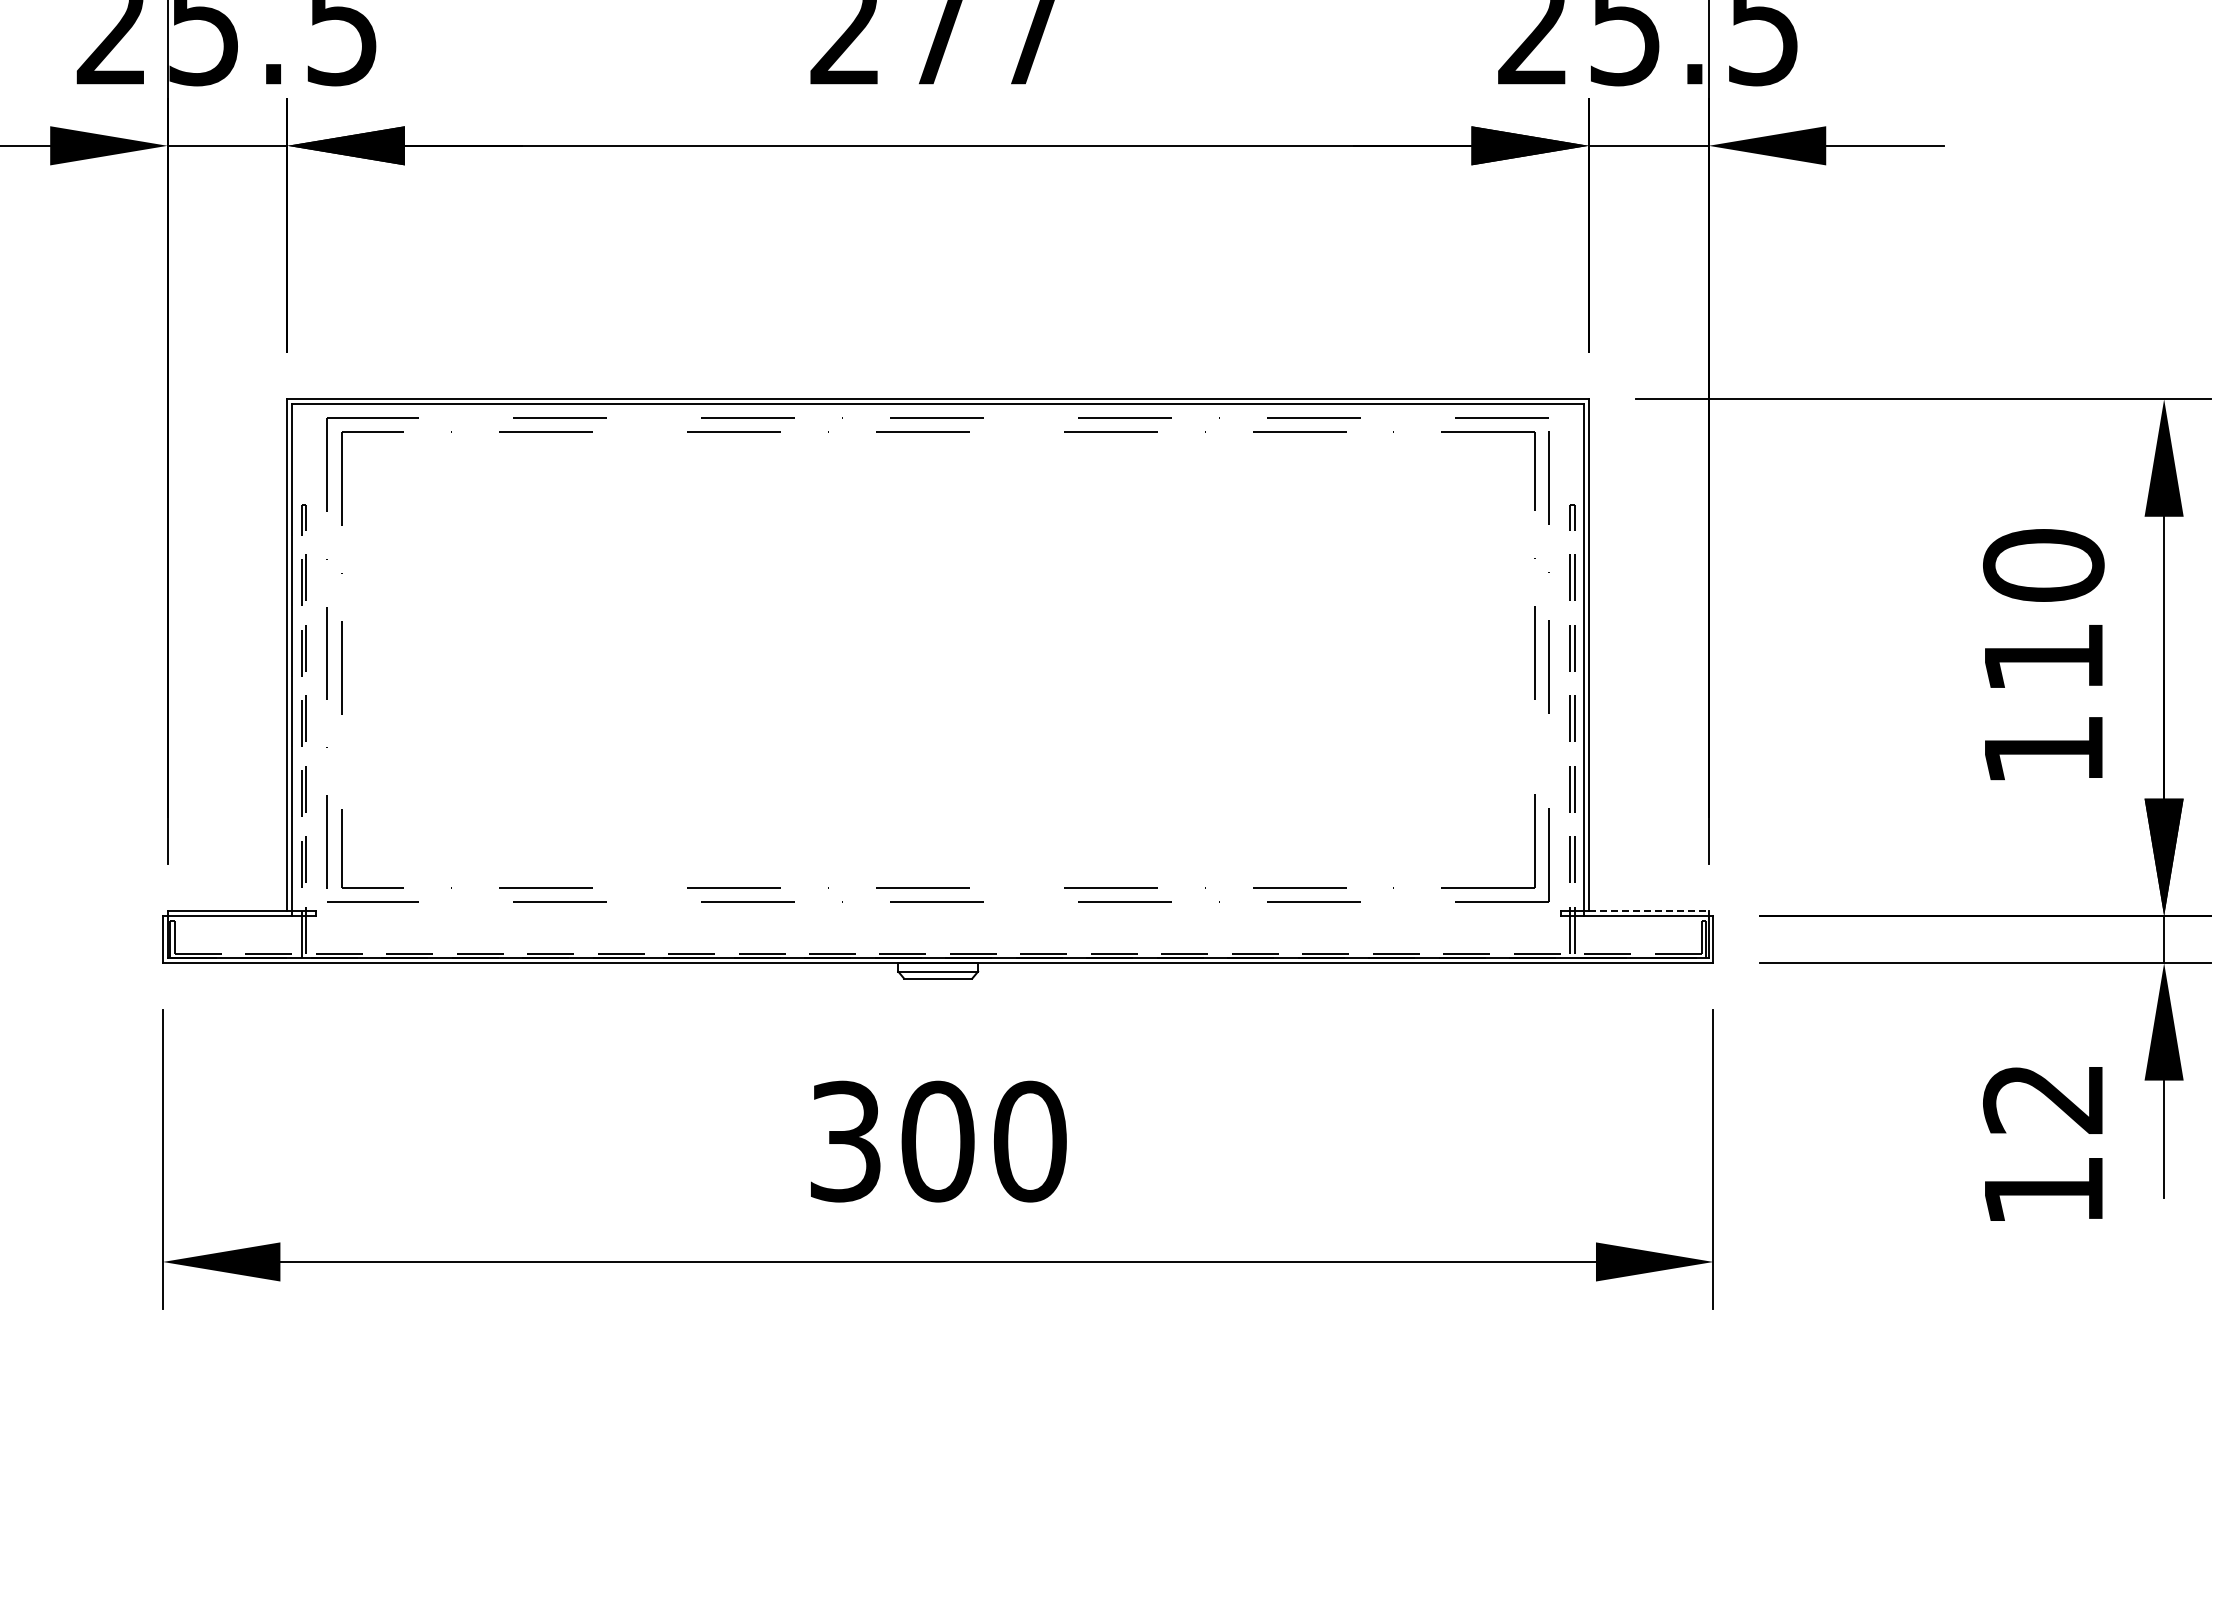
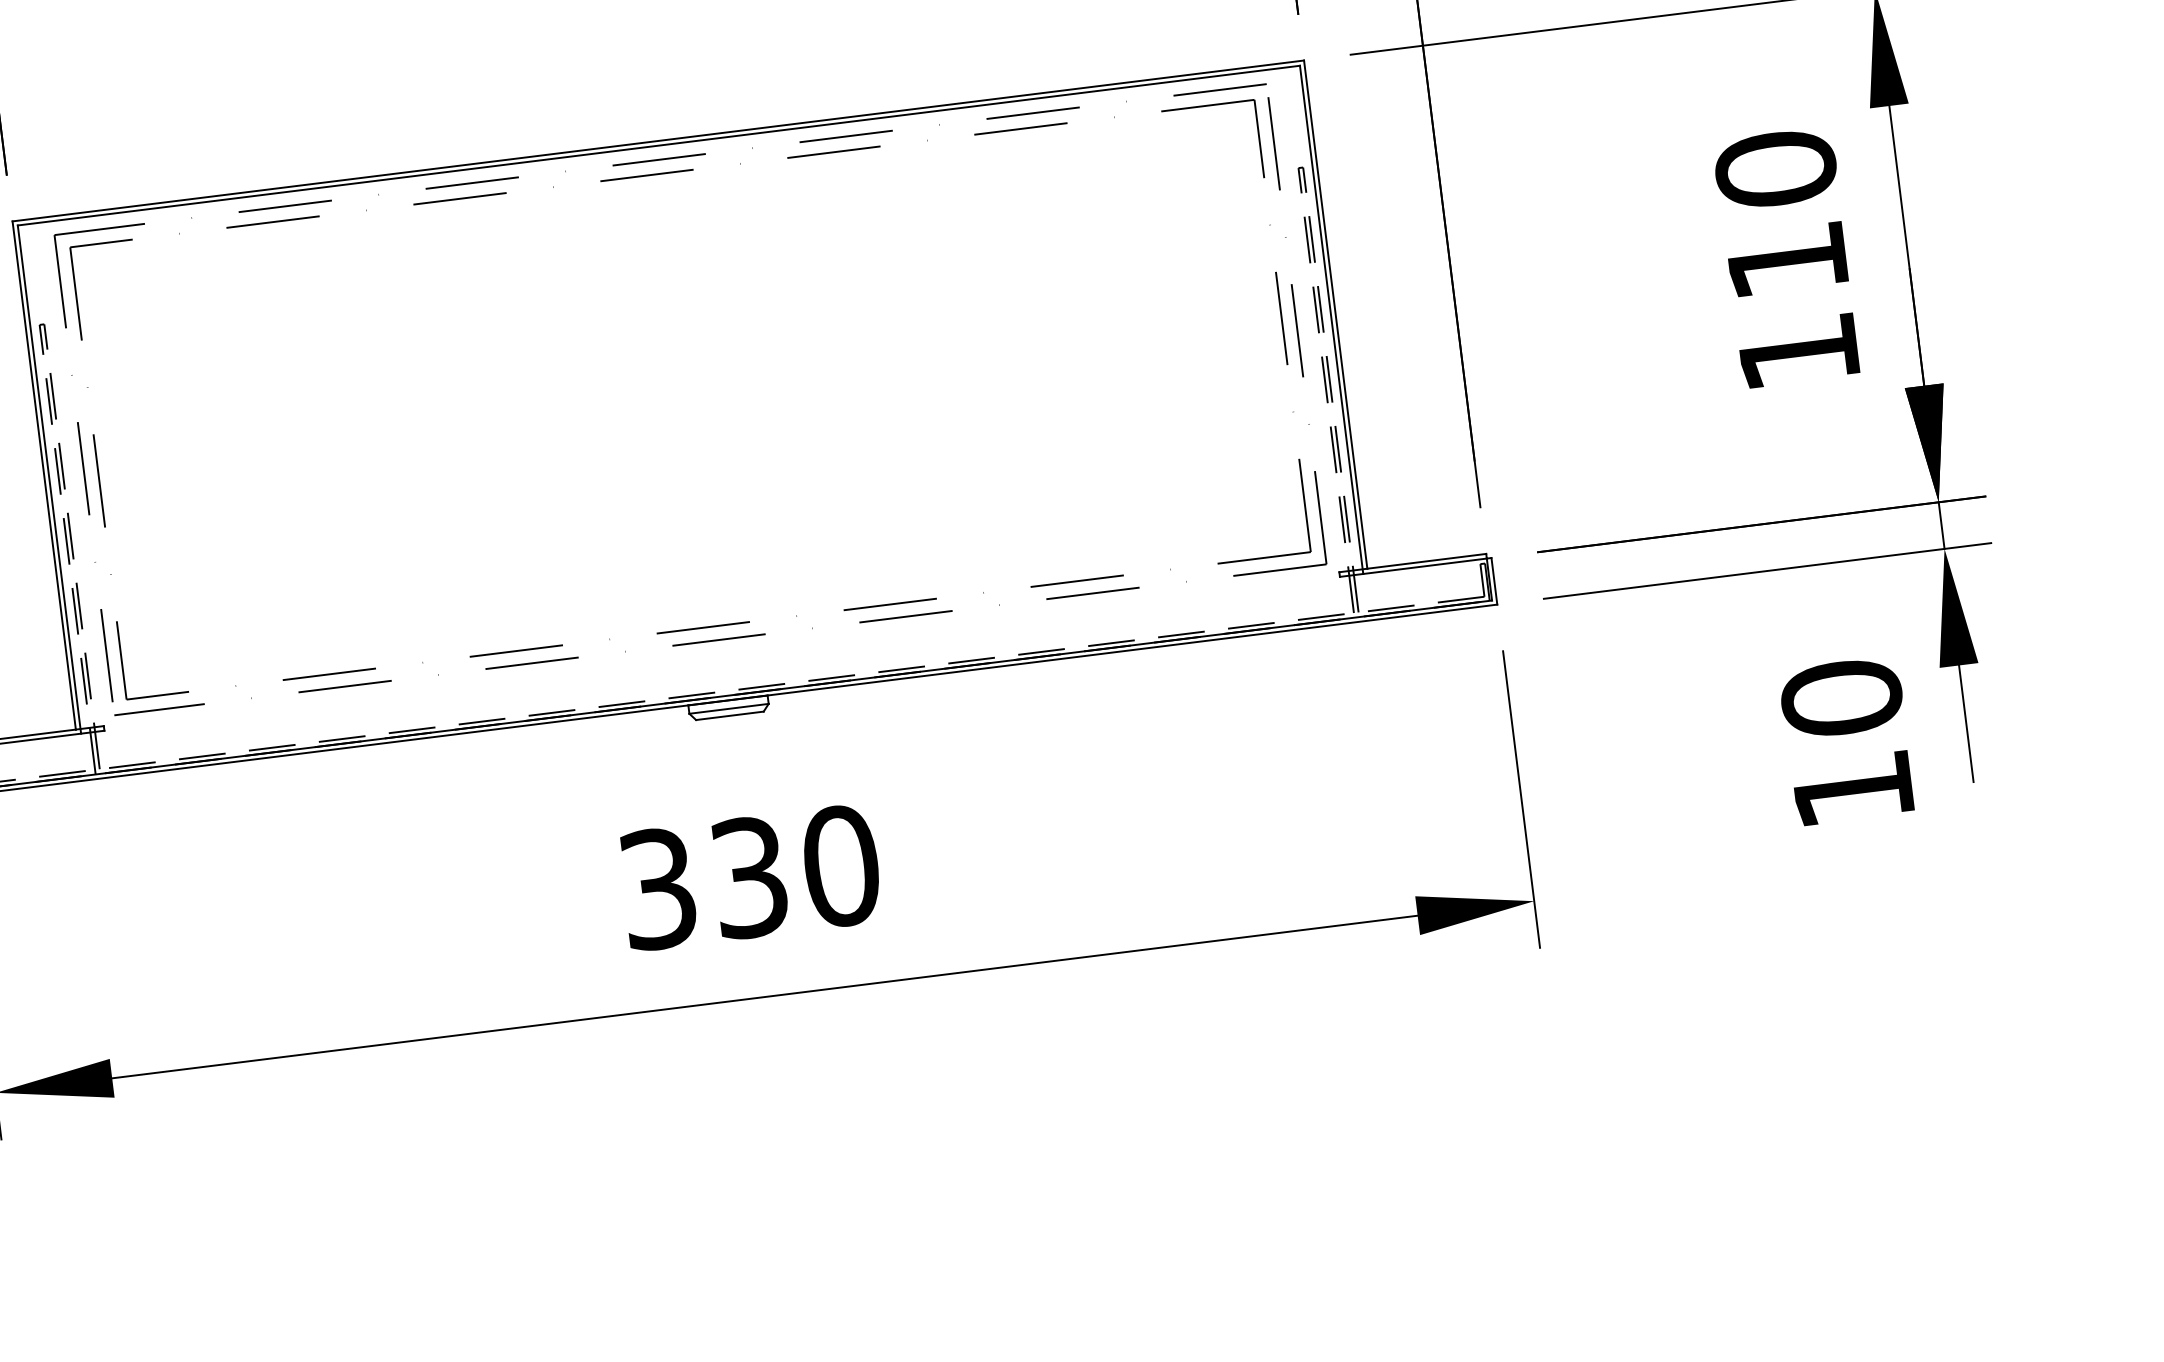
line: (1648, 911) -> (1426, 561), dashed -> solid
text: (2043, 1098) -> (1841, 698), 12 -> 10
text: (937, 1141) -> (749, 877), 300 -> 330

